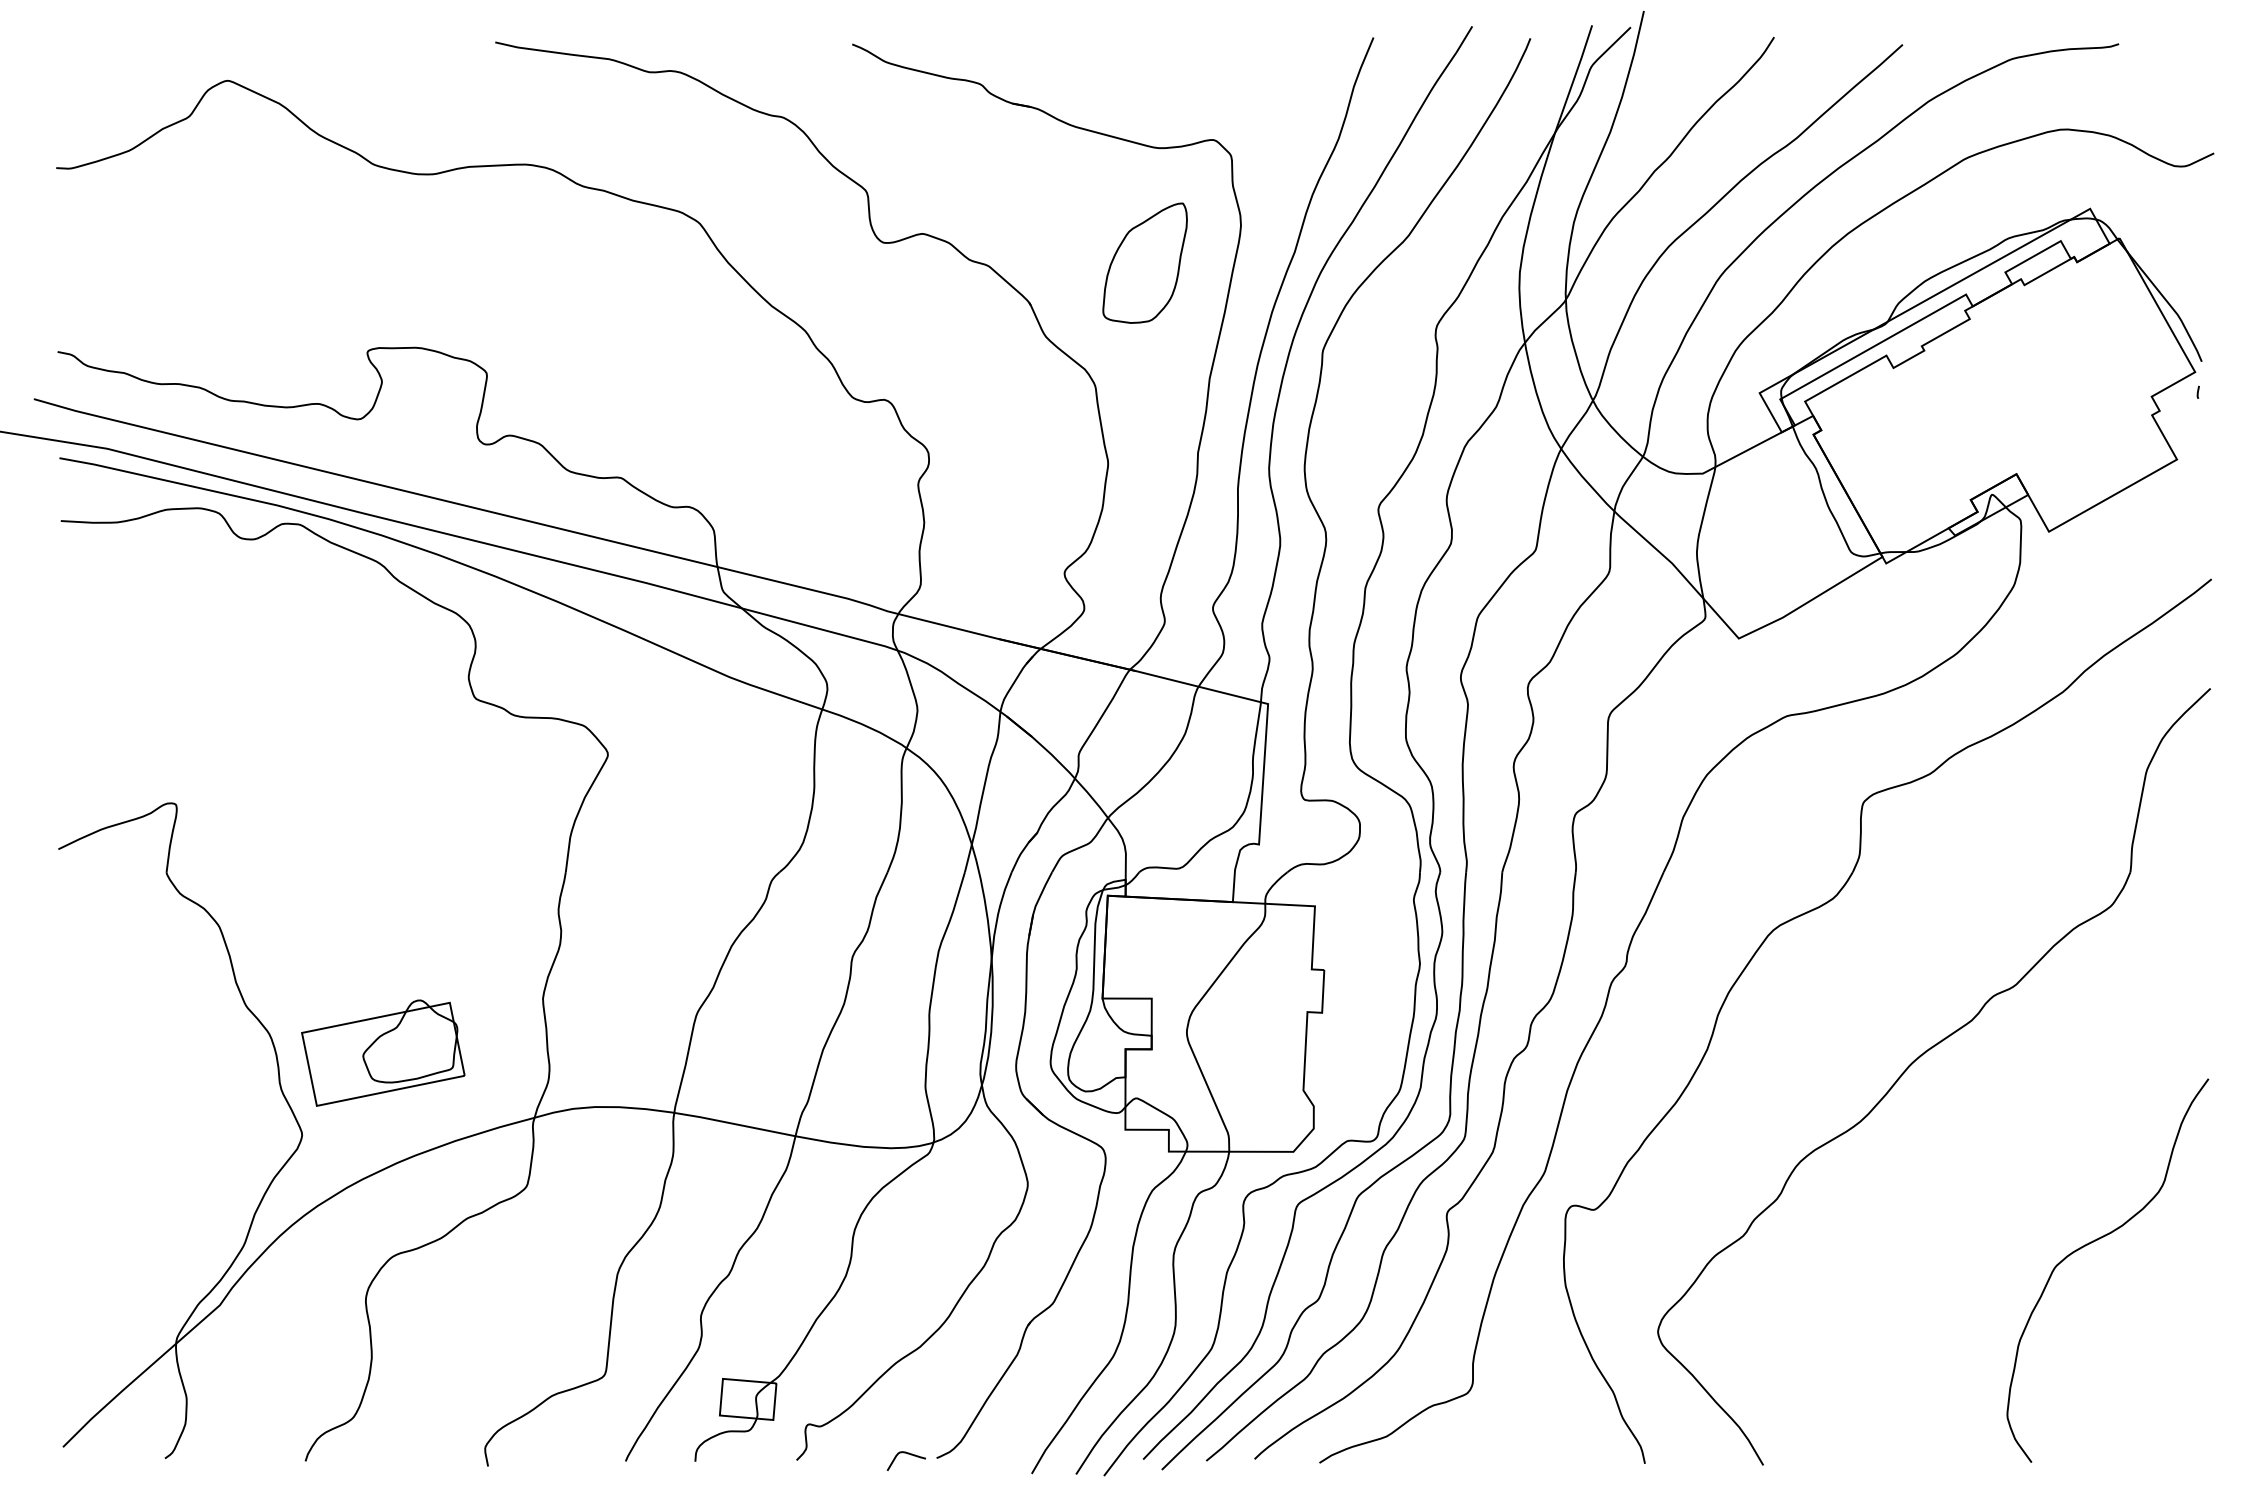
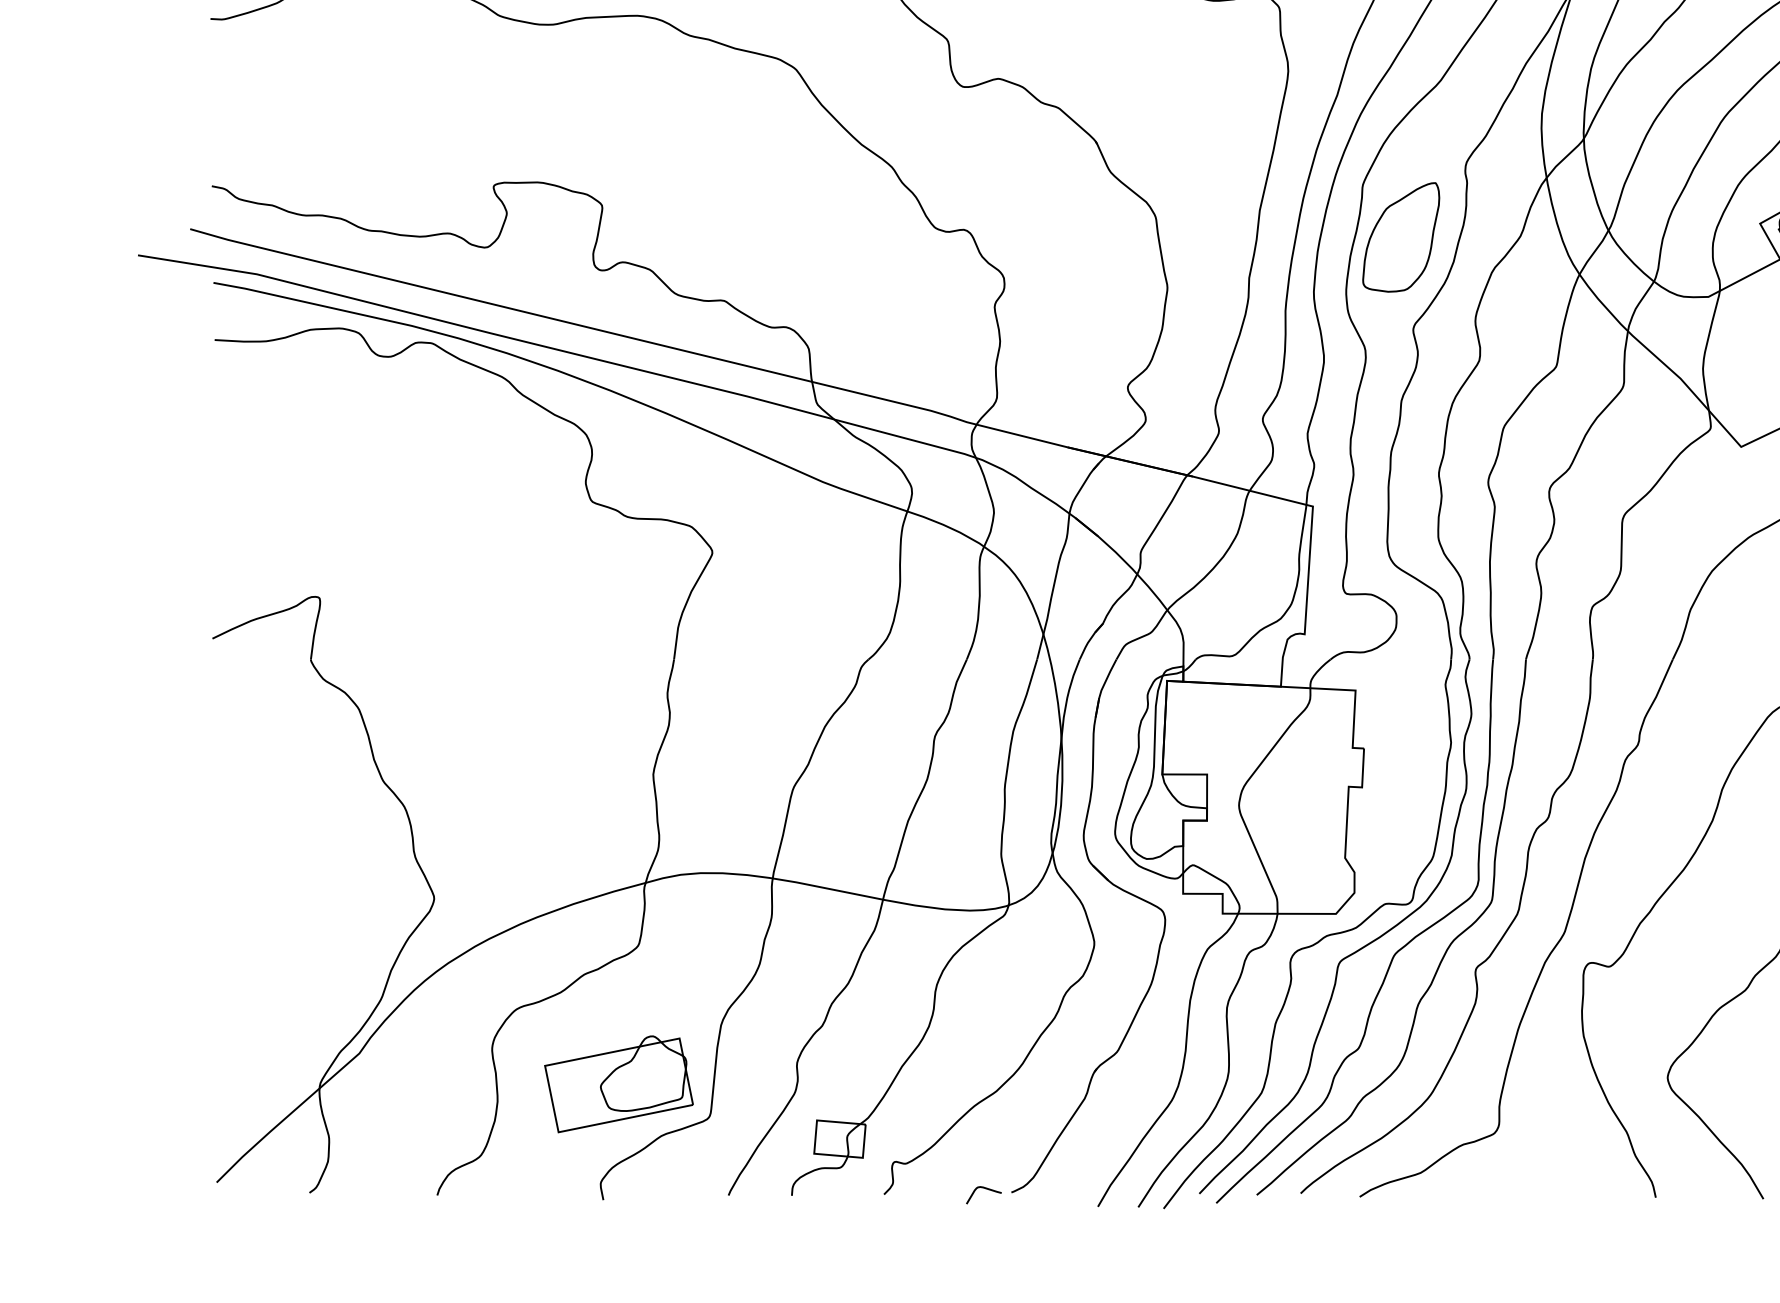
part: (1144, 262) -> (1400, 236), moved
part: (383, 1052) -> (619, 1083), moved

